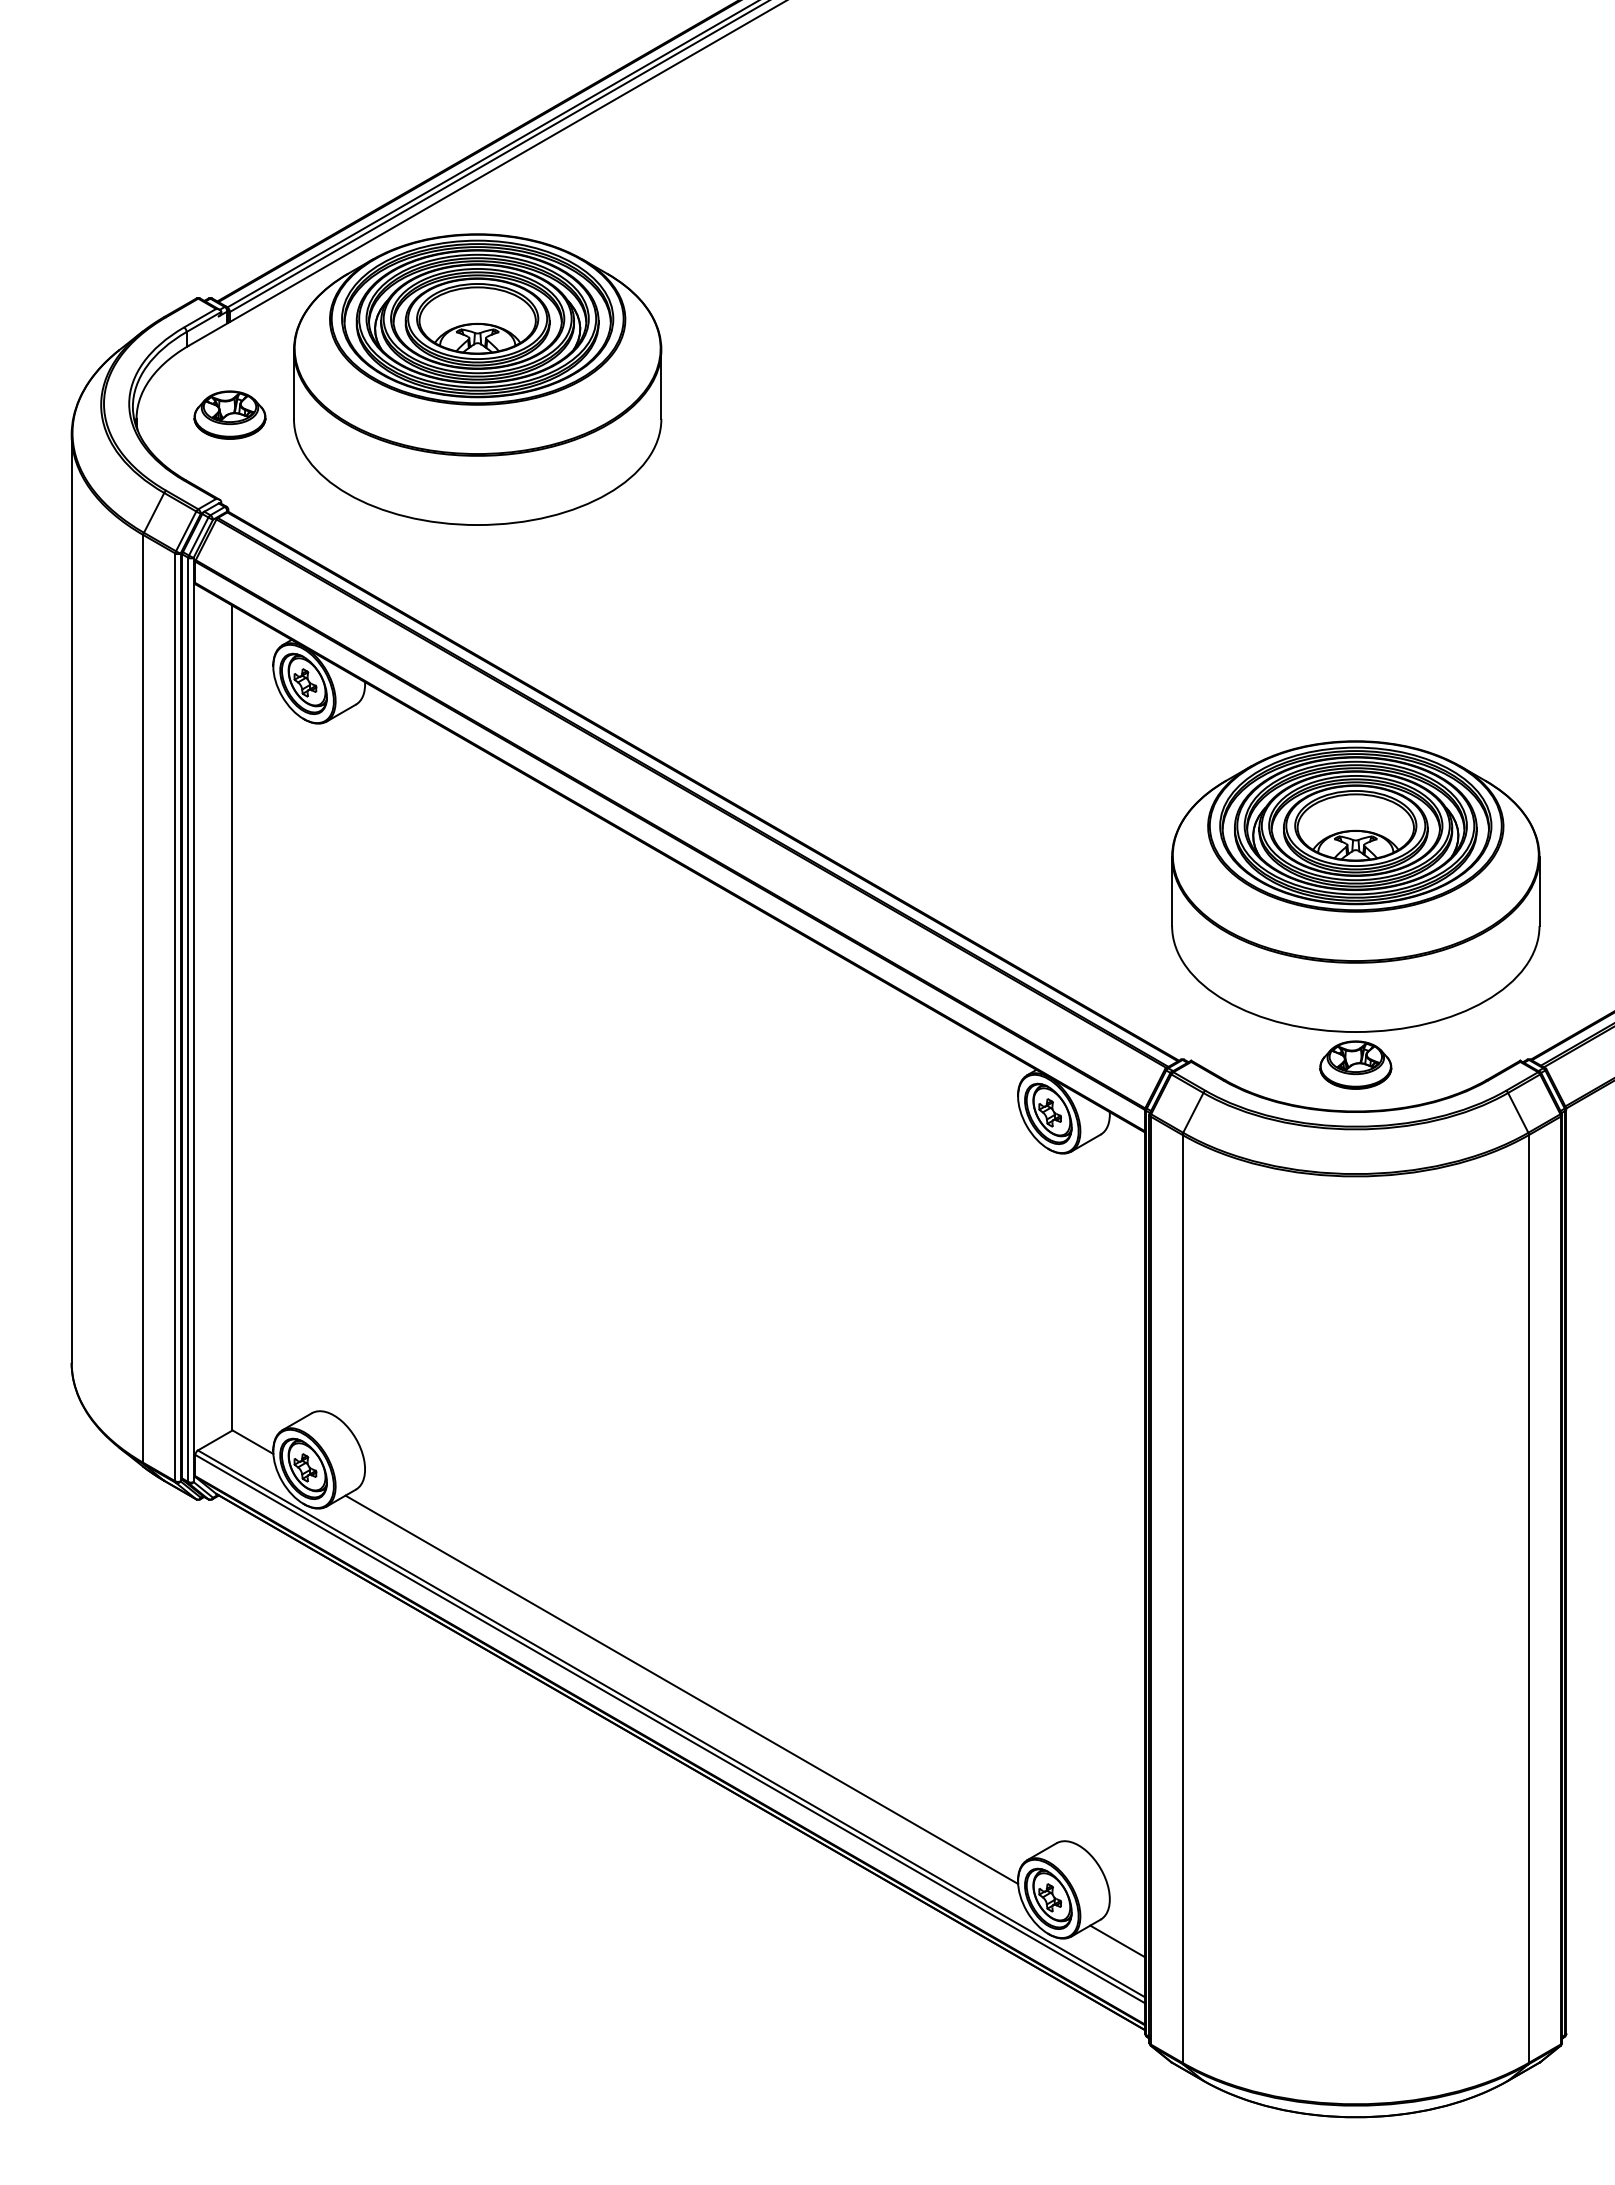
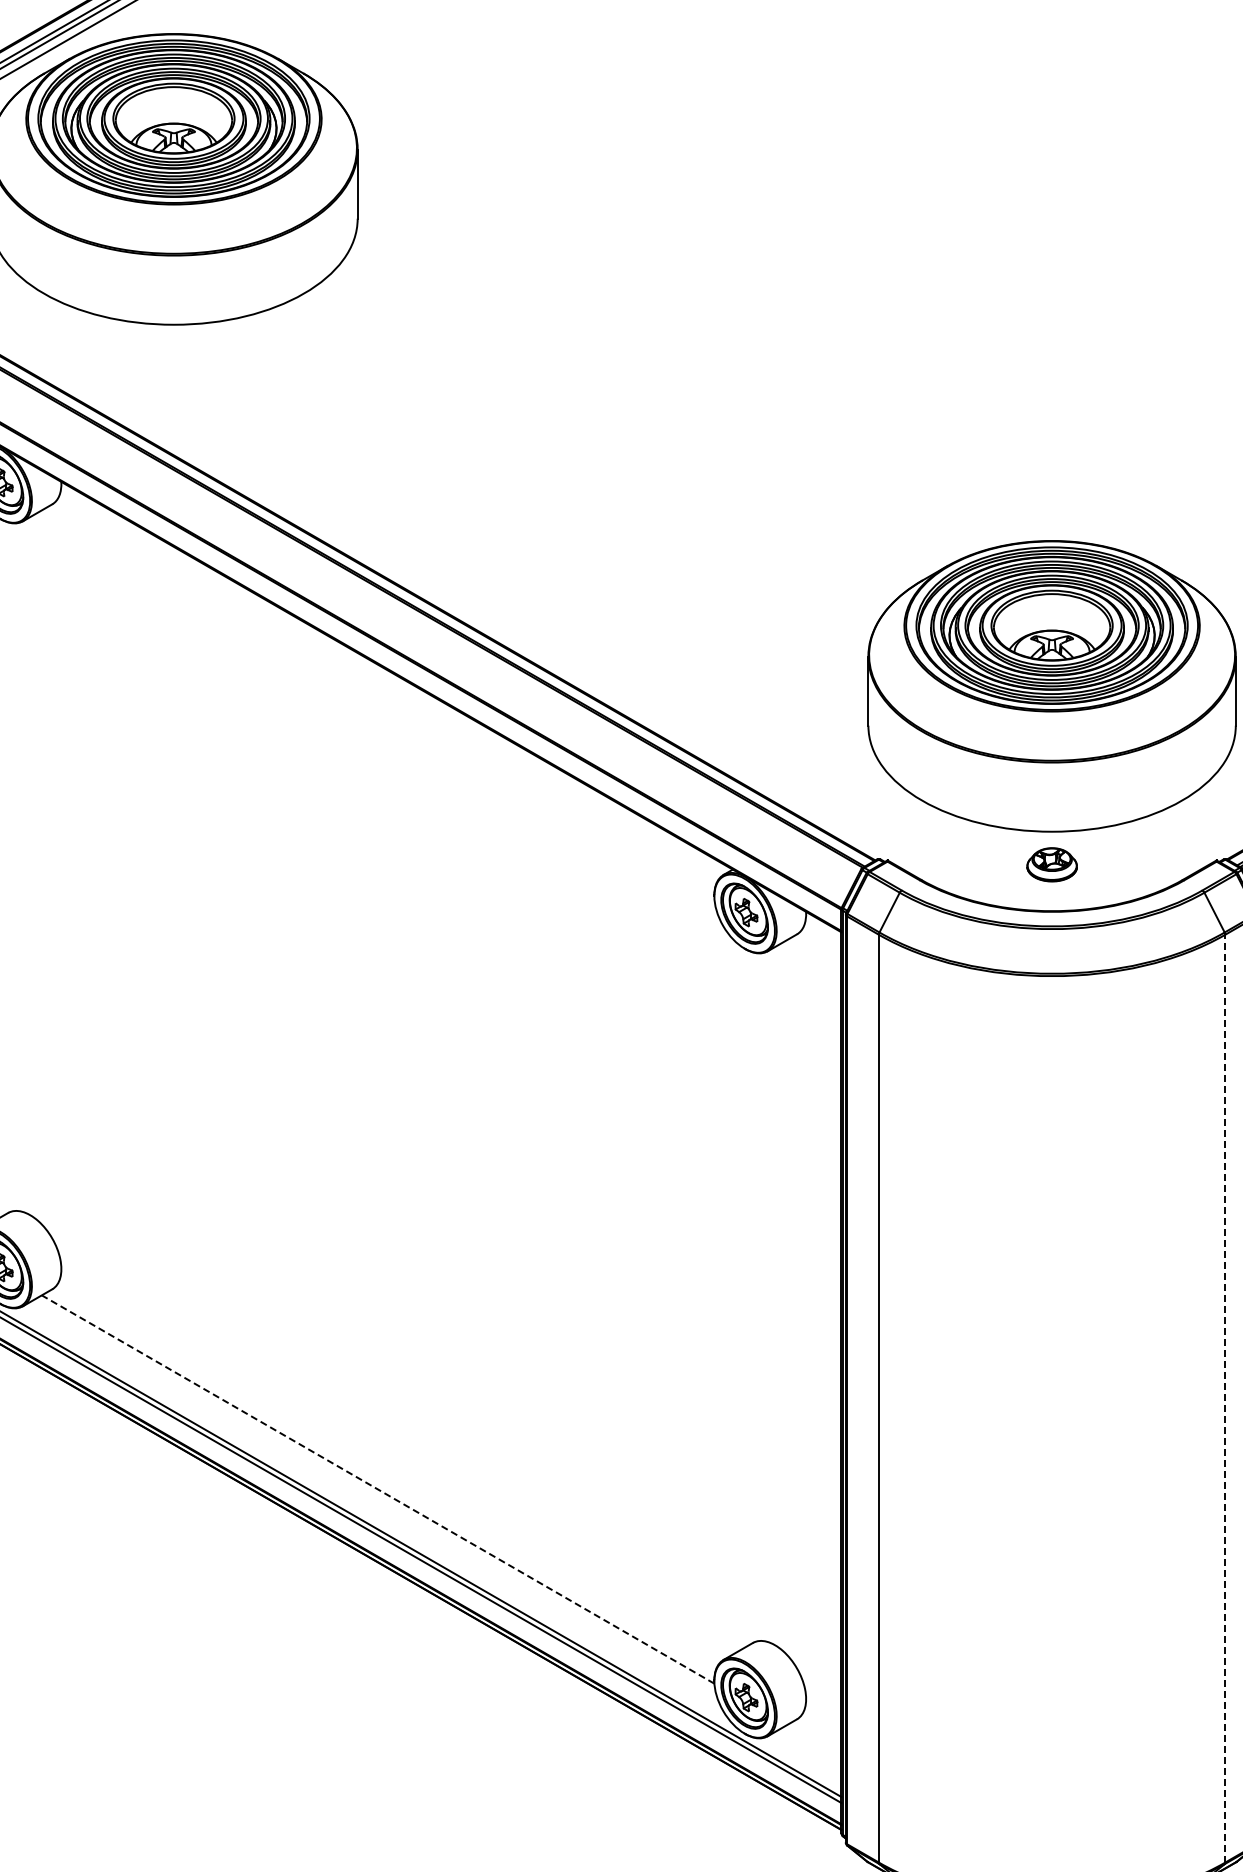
part: (1355, 1064) -> (1051, 864), size x0.7
line: (1529, 1598) -> (1225, 1398), solid -> dashed
line: (681, 1689) -> (377, 1489), solid -> dashed
line: (1117, 1941) -> (813, 1741), removed

